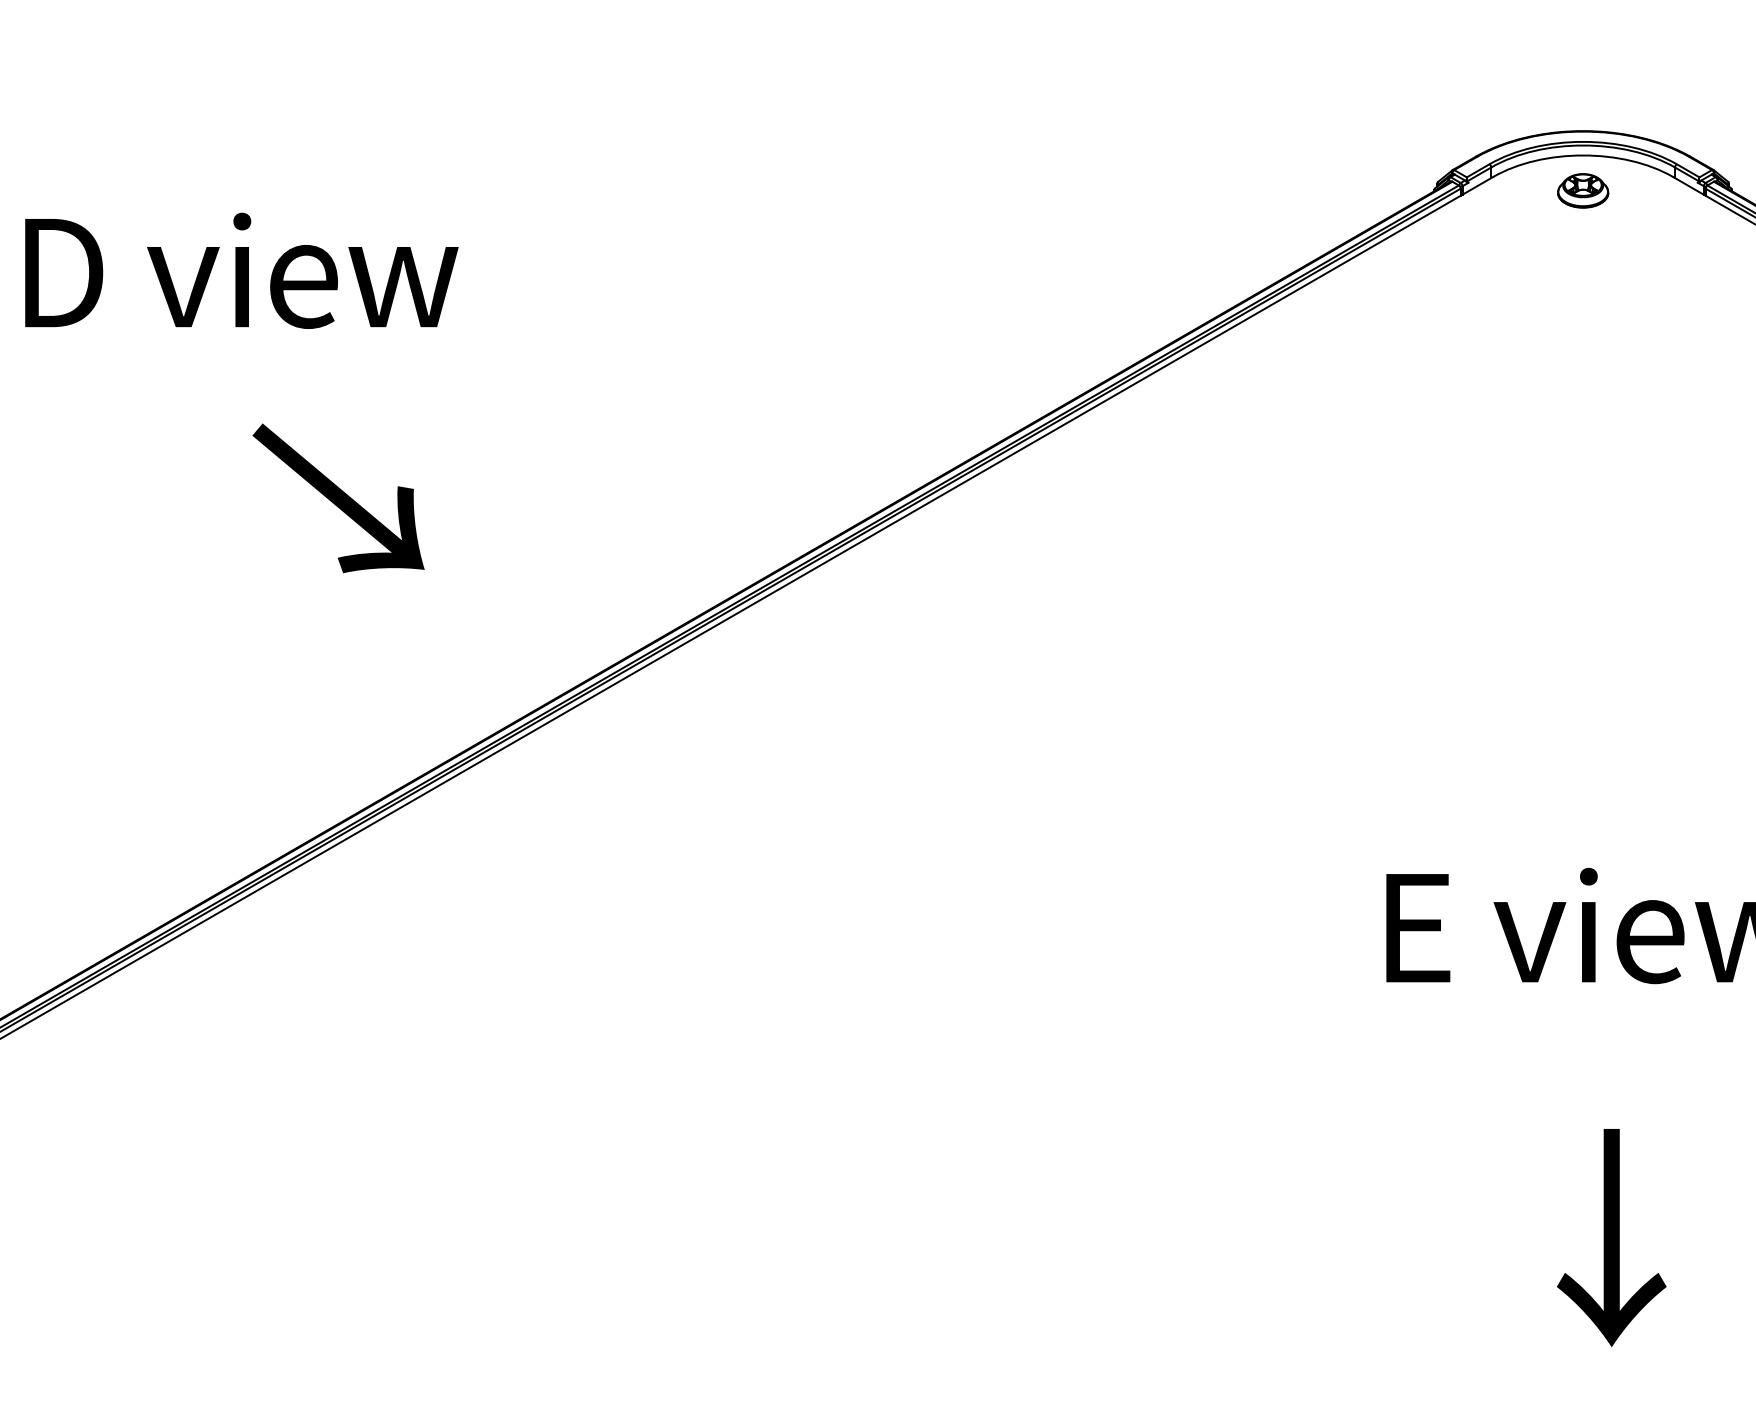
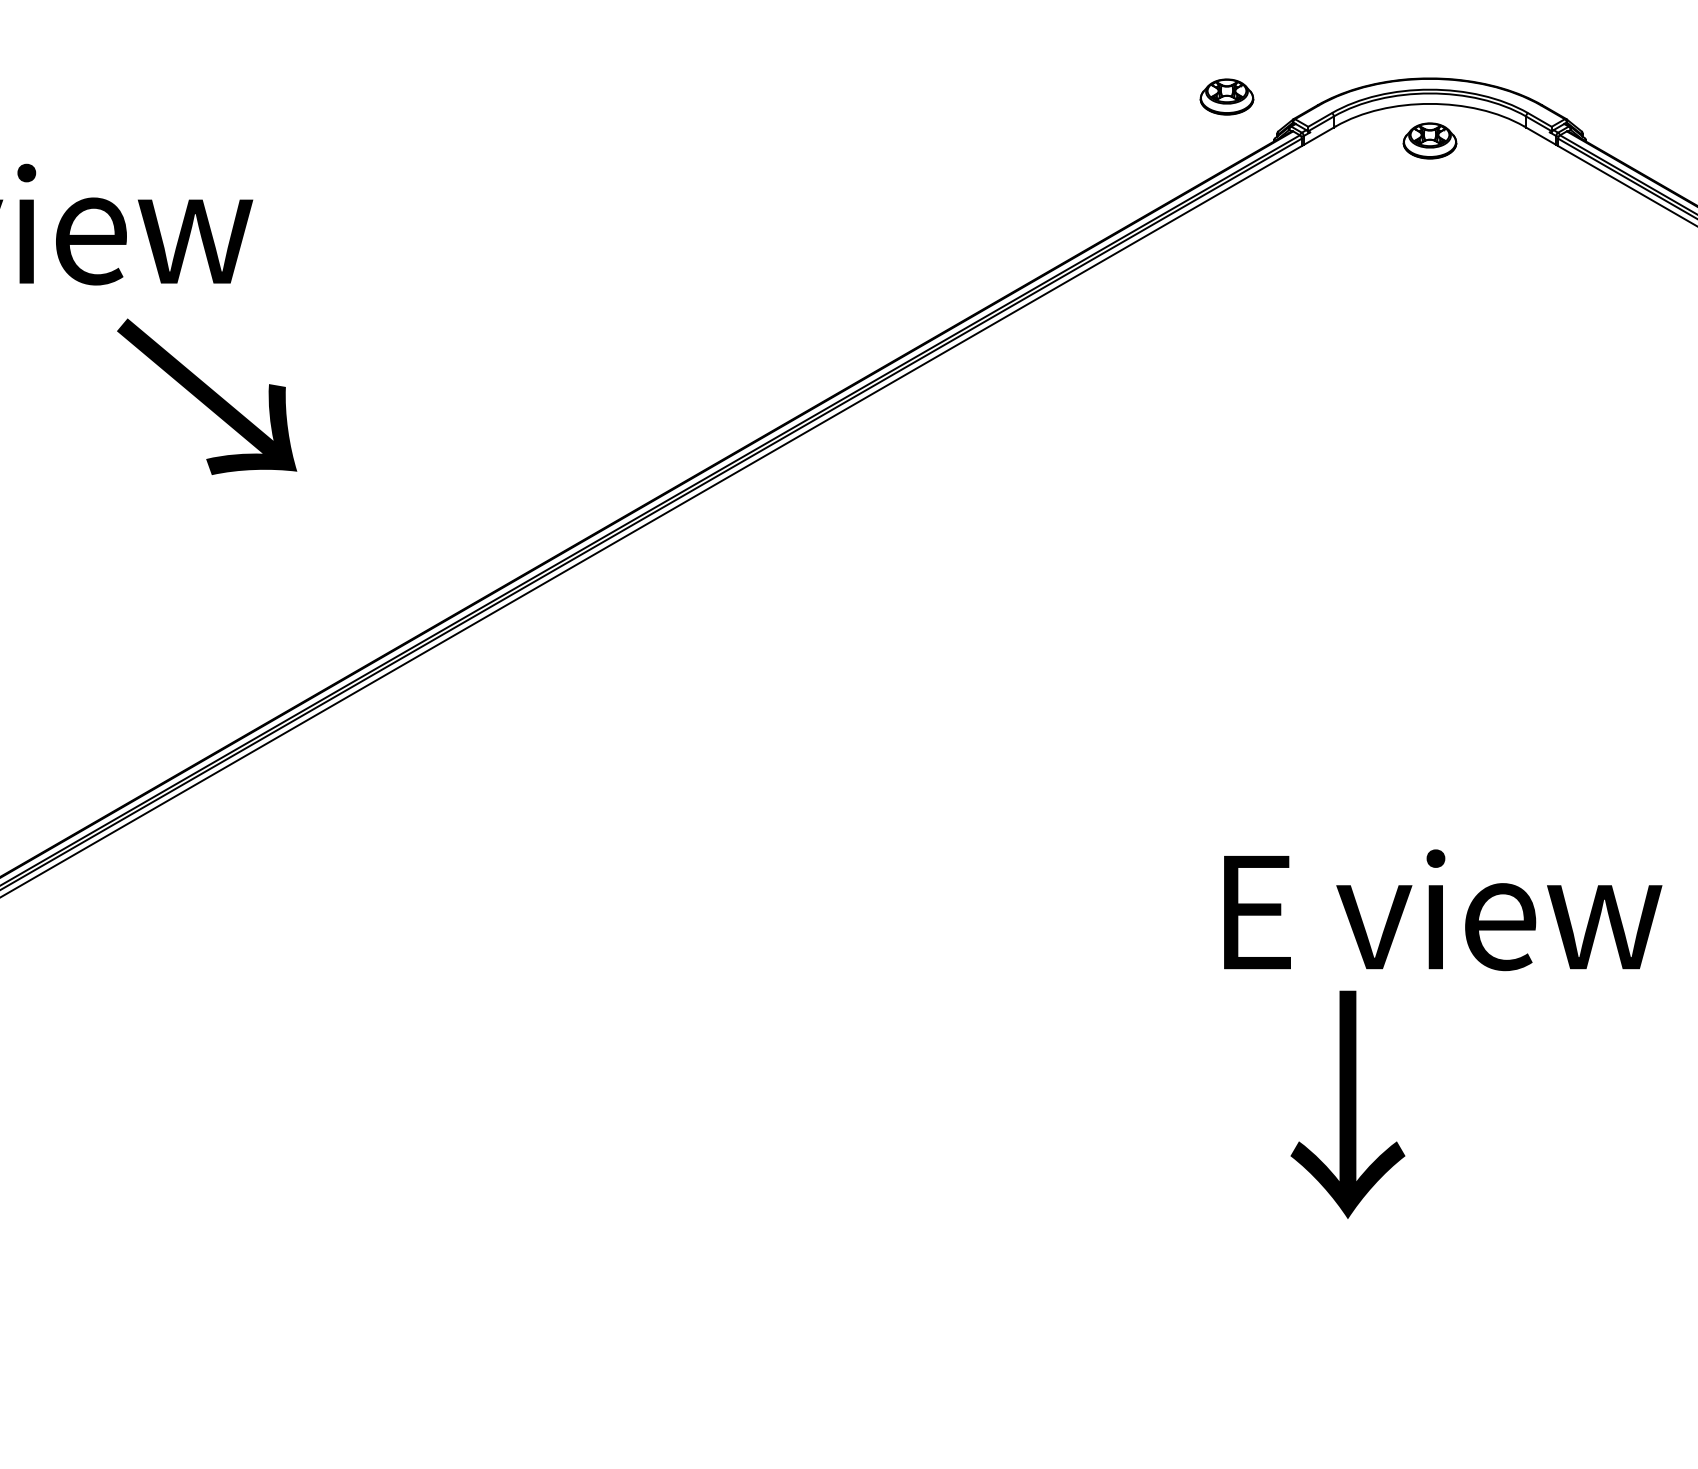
part: (1389, 148) -> (1227, 96), added
text: (338, 498) -> (207, 396), moved
text: (1611, 1237) -> (1347, 1104), moved

